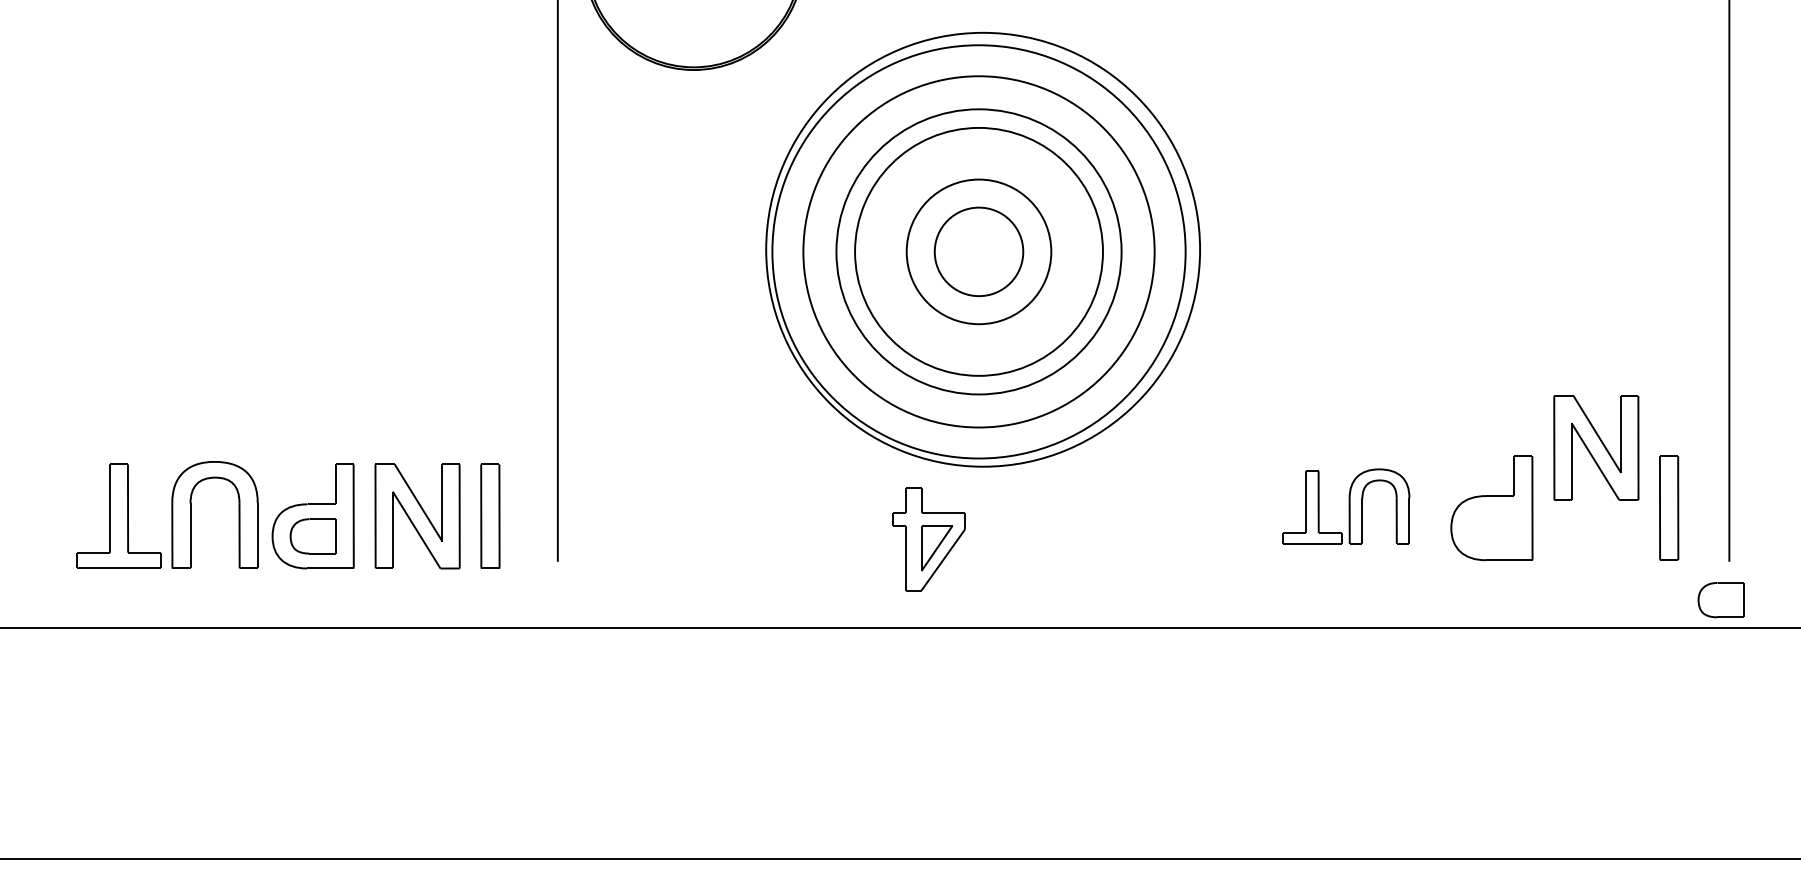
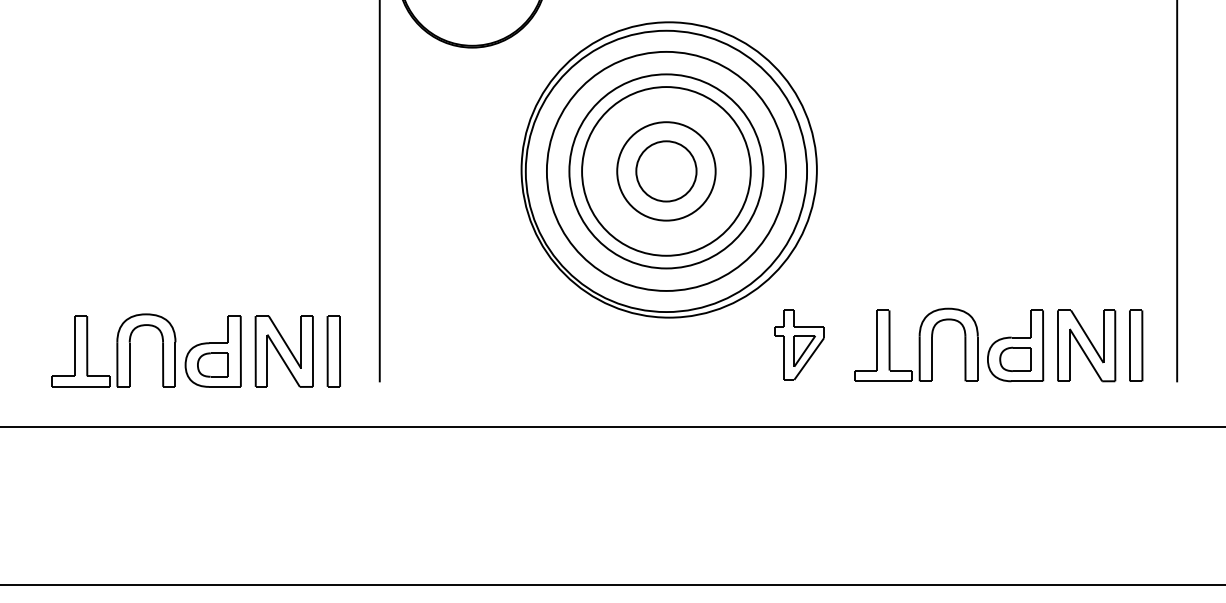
part: (1596, 447) -> (1086, 345), moved
part: (1346, 506) -> (916, 344), size x1.43
part: (929, 538) -> (799, 344), moved
part: (1721, 598) -> (1015, 358), moved

